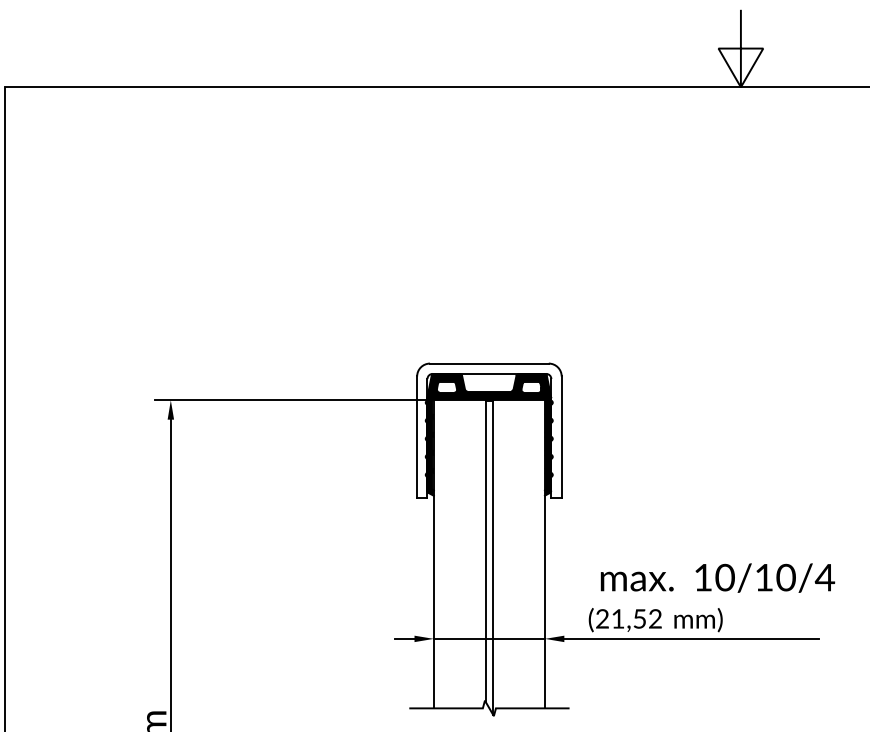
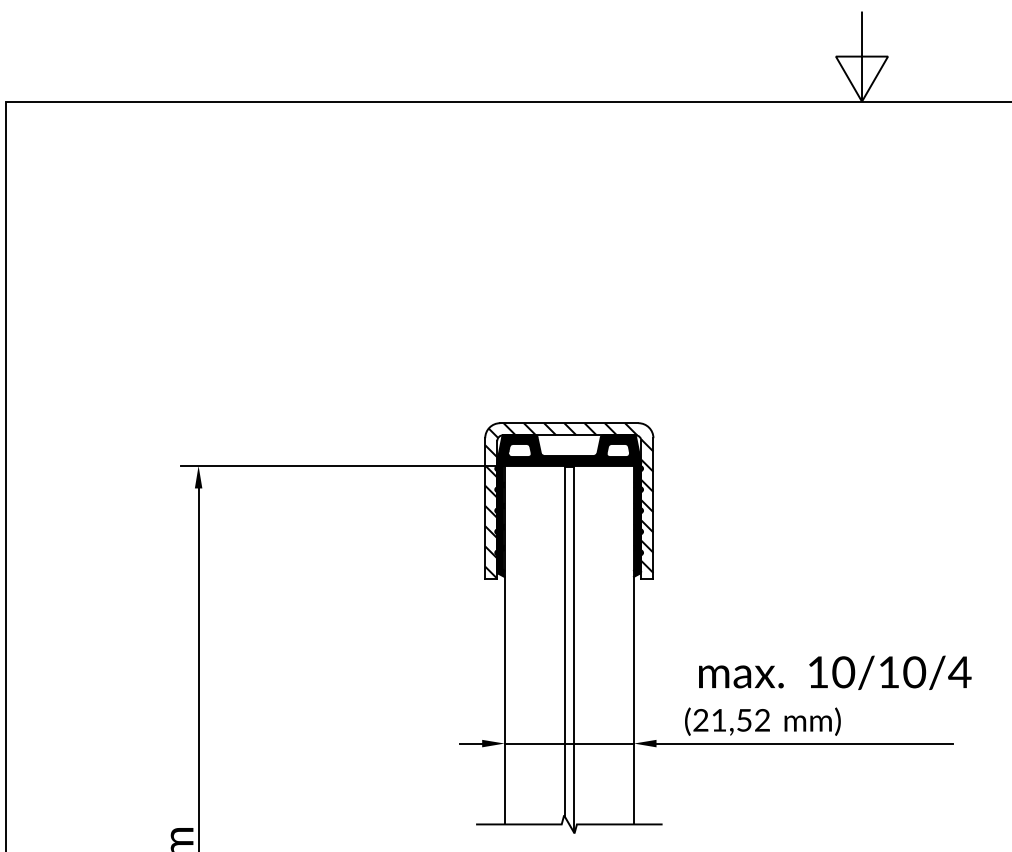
hatch: (489, 430) -> (569, 500), added

